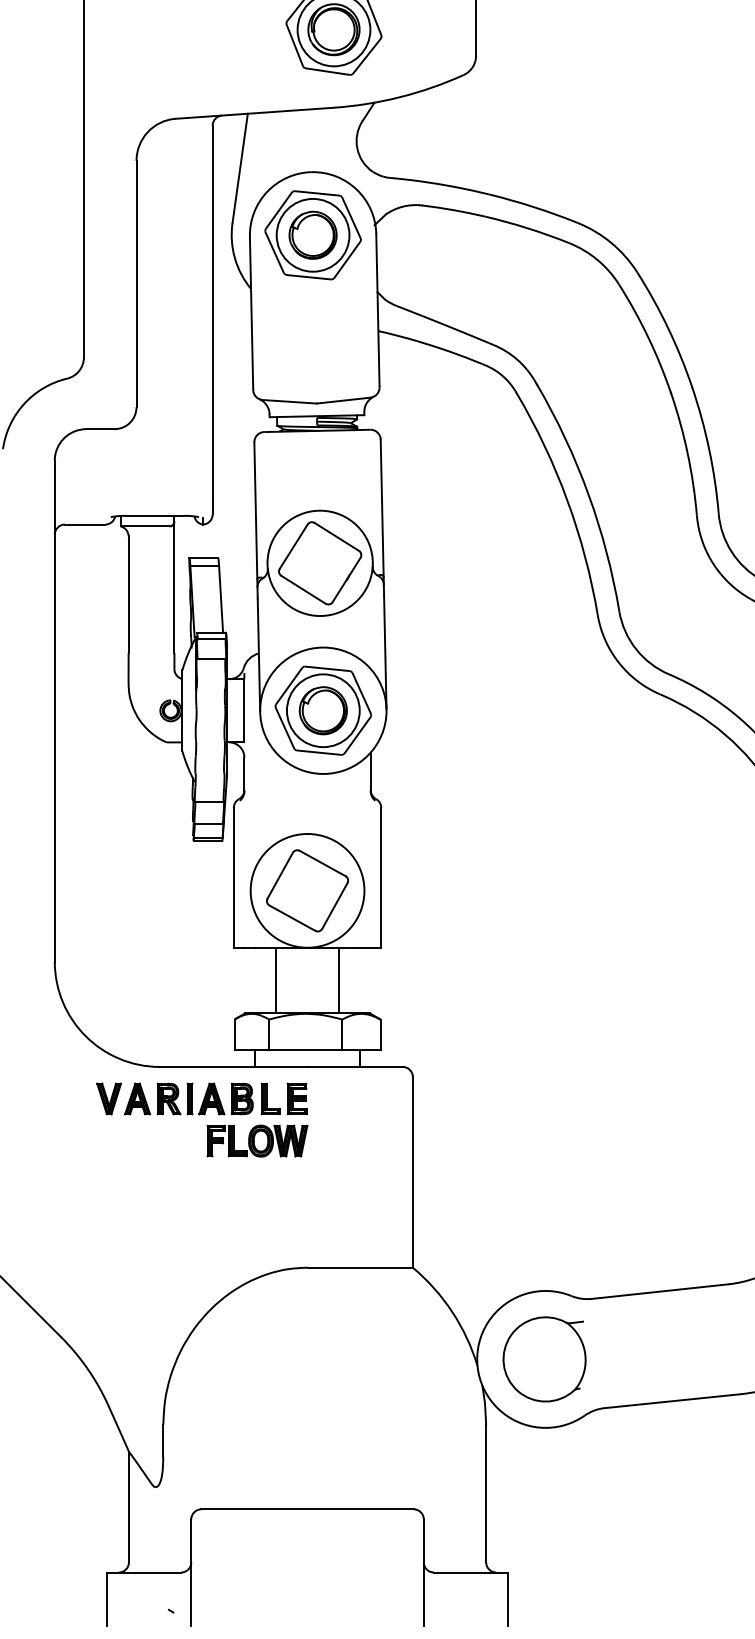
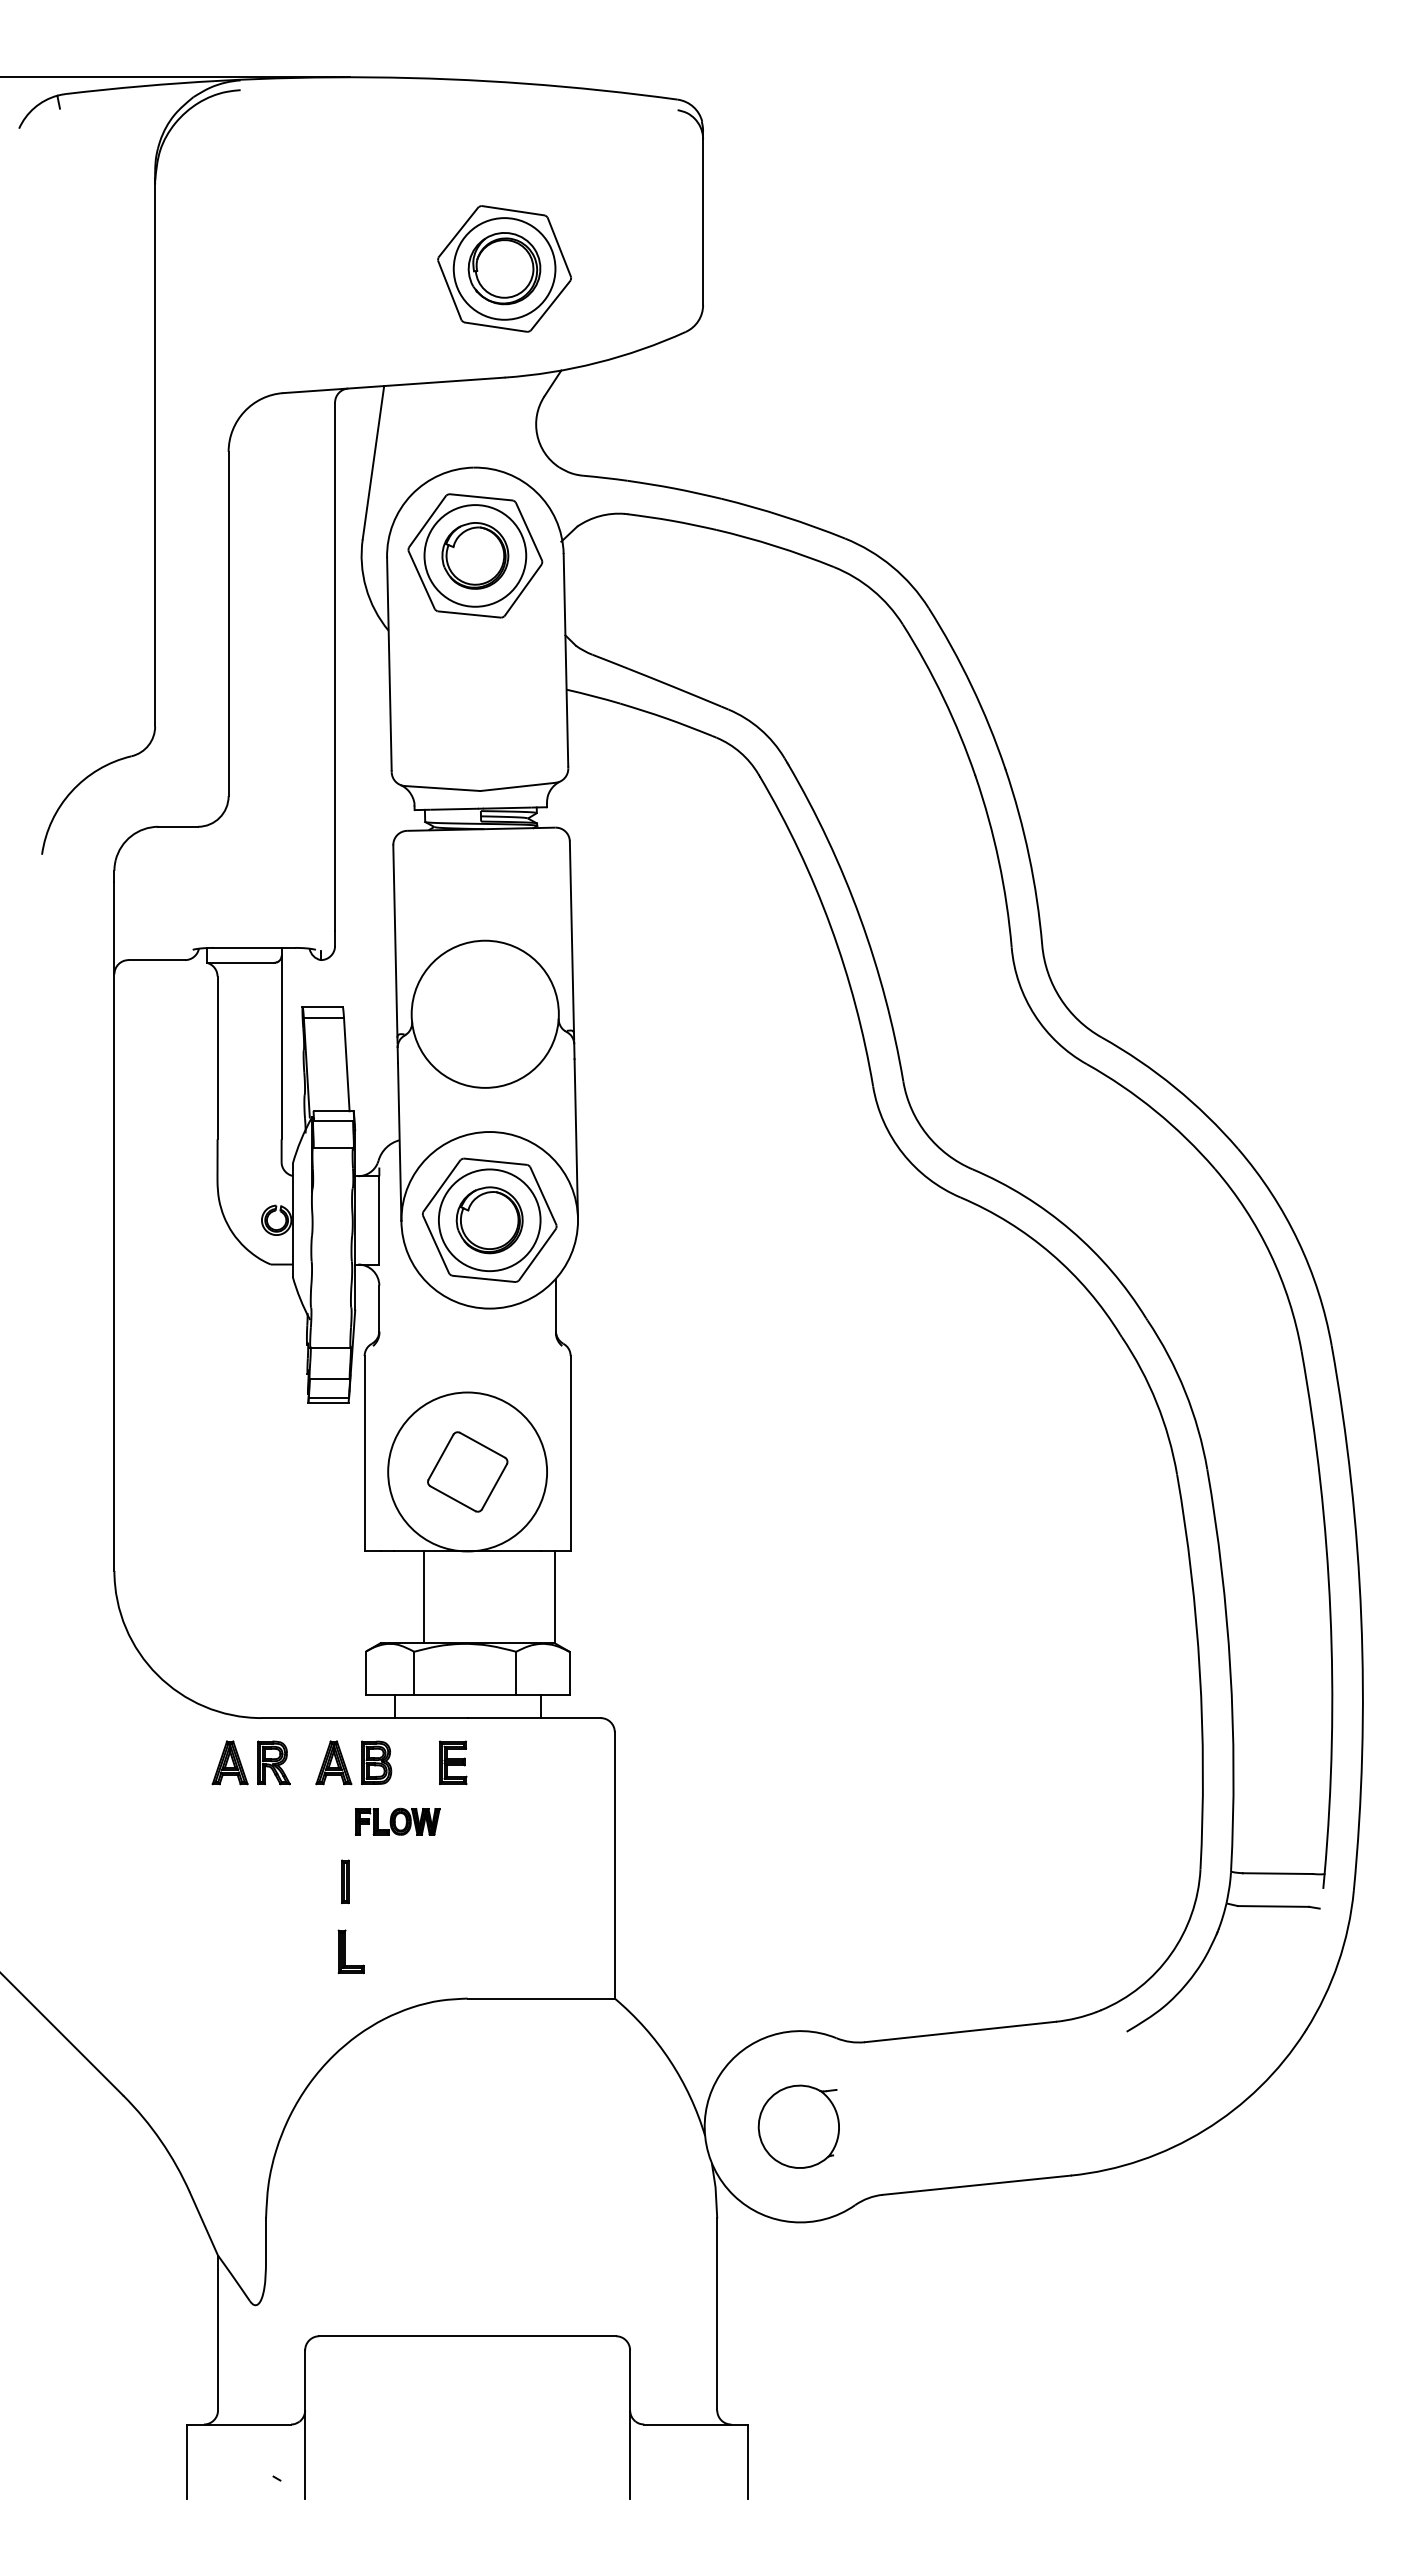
part: (319, 562) -> (484, 1013), removed
part: (307, 890) -> (467, 1471), size x0.7
line: (338, 980) -> (554, 1597), moved
part: (108, 1098) -> (189, 1762), removed
part: (190, 1098) -> (345, 1881), moved
part: (270, 1098) -> (350, 1951), moved
part: (257, 1140) -> (397, 1821), size x0.6
part: (544, 1359) -> (798, 2126), size x0.7

